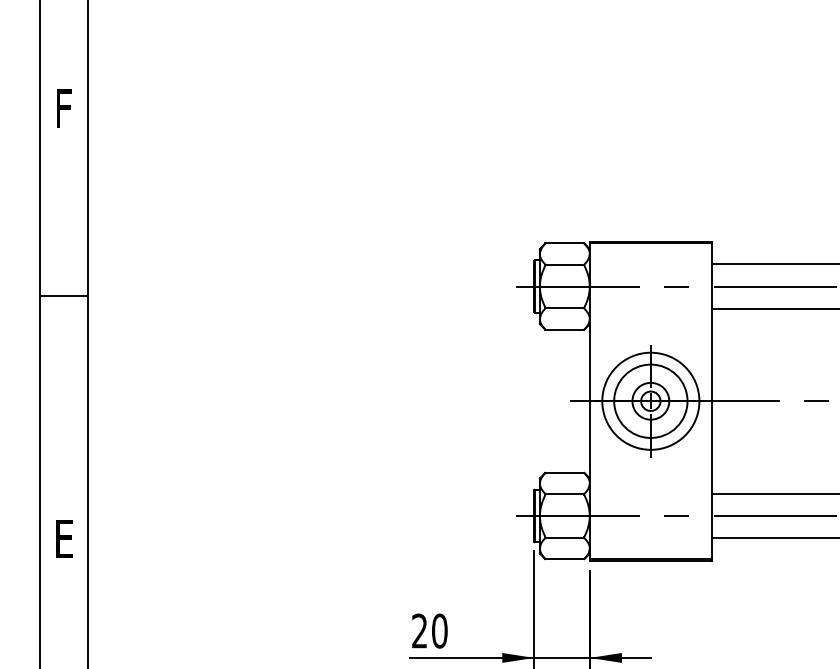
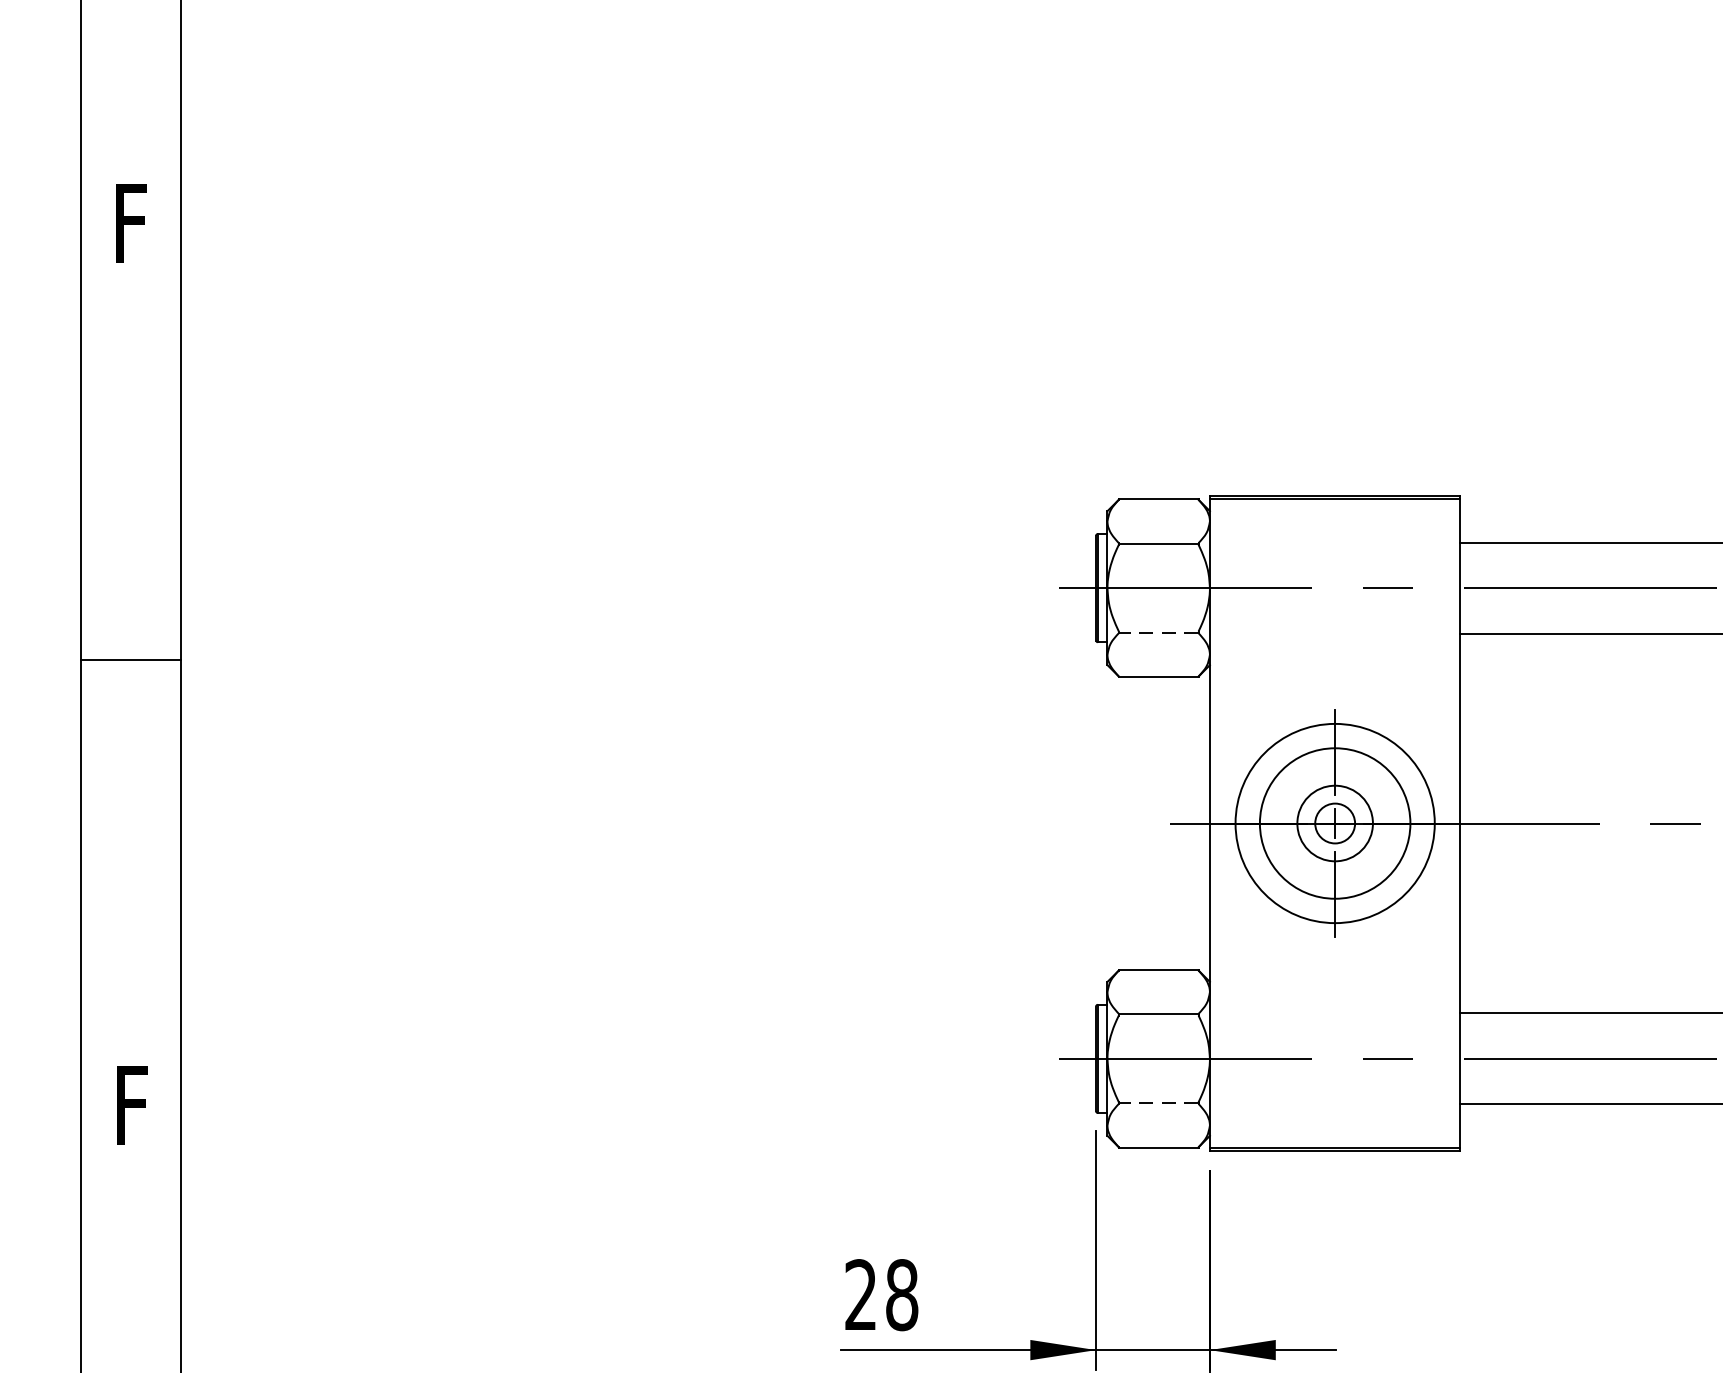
line: (63, 295) -> (130, 659), moved
line: (564, 308) -> (1157, 633), solid -> dashed
line: (564, 537) -> (1157, 1102), solid -> dashed
text: (64, 538) -> (132, 1105), E -> F
text: (439, 630) -> (901, 1293), 20 -> 28

